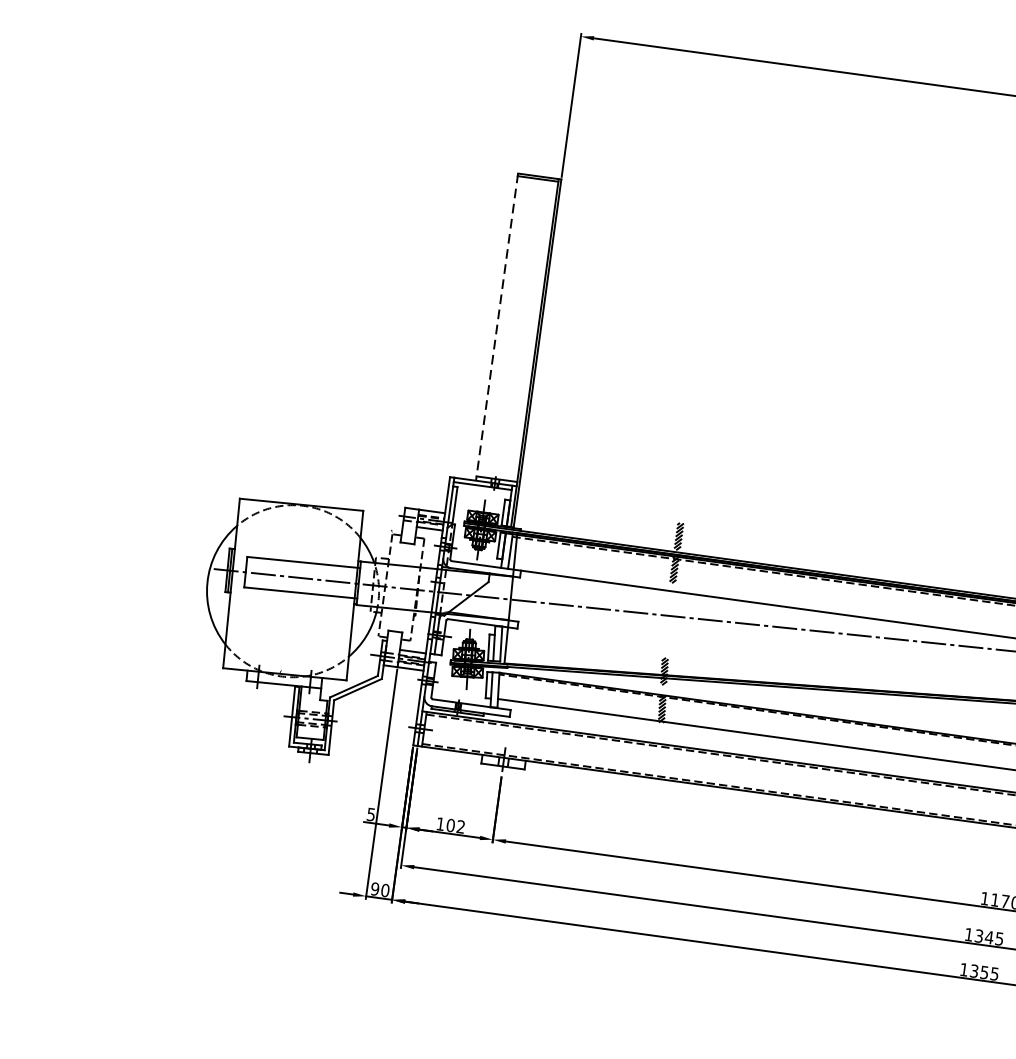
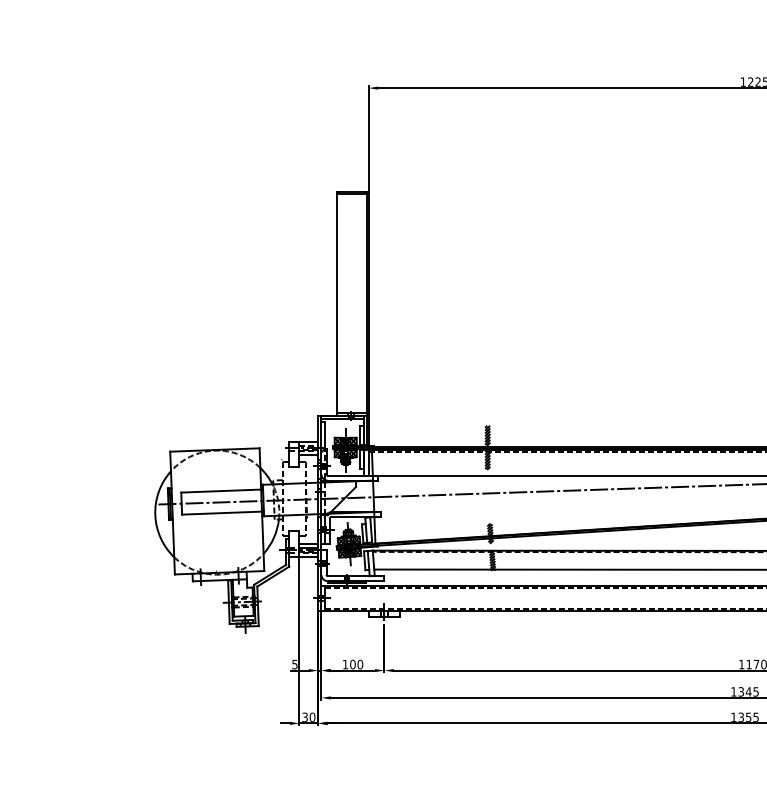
line: (497, 326) -> (337, 303), dashed -> solid
text: (461, 826) -> (360, 664), 102 -> 100
text: (374, 887) -> (304, 716), 90 -> 30

